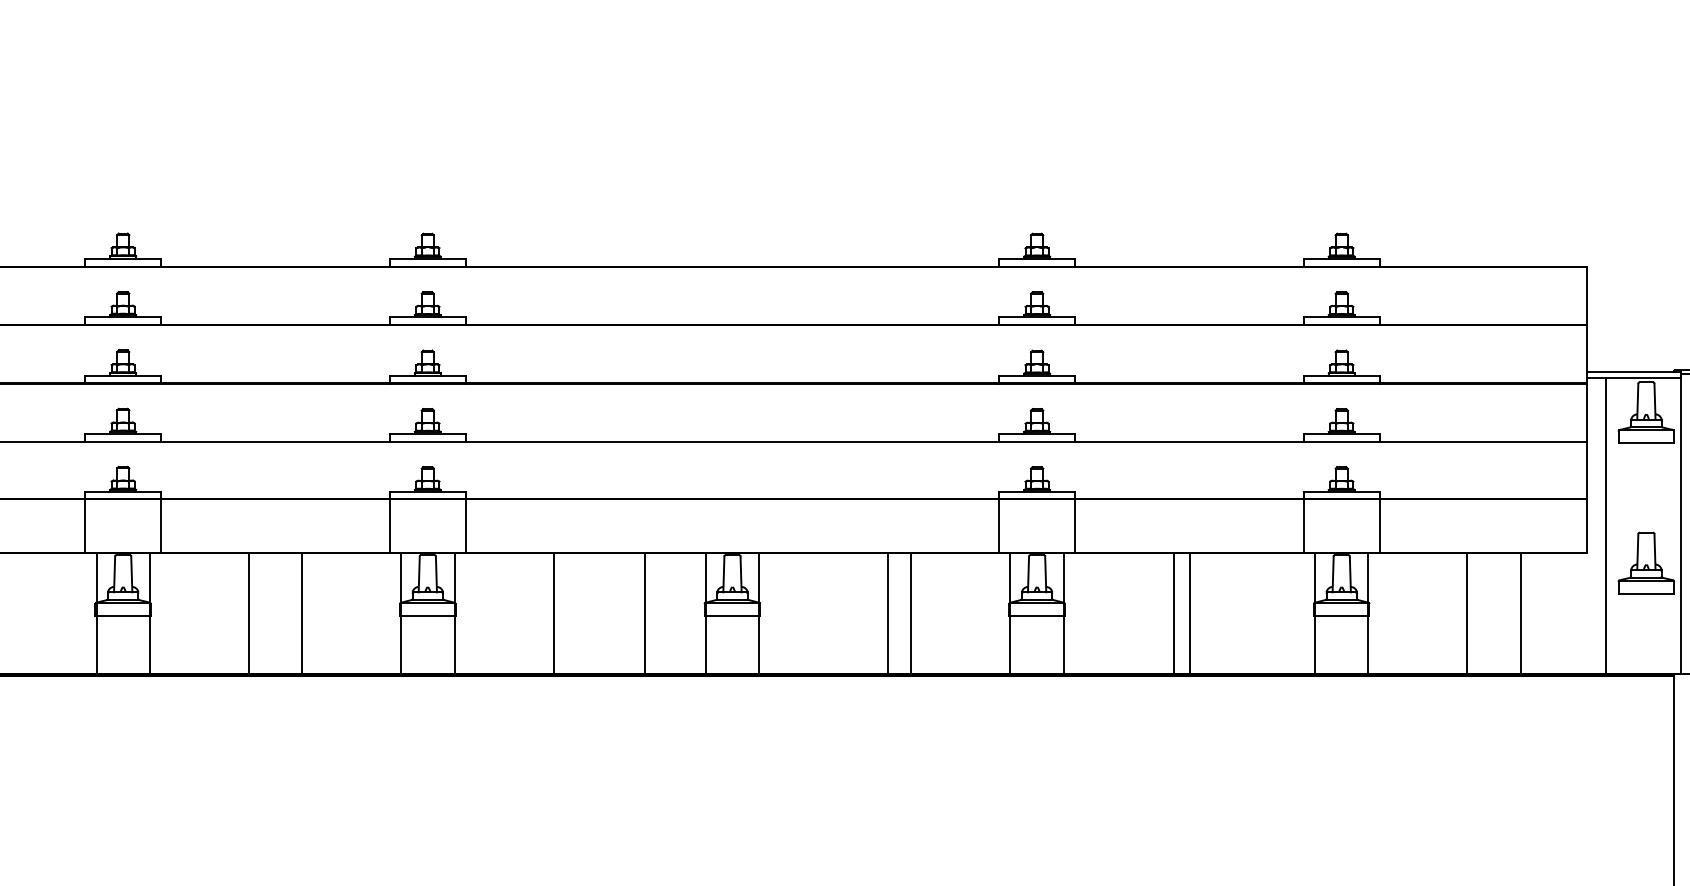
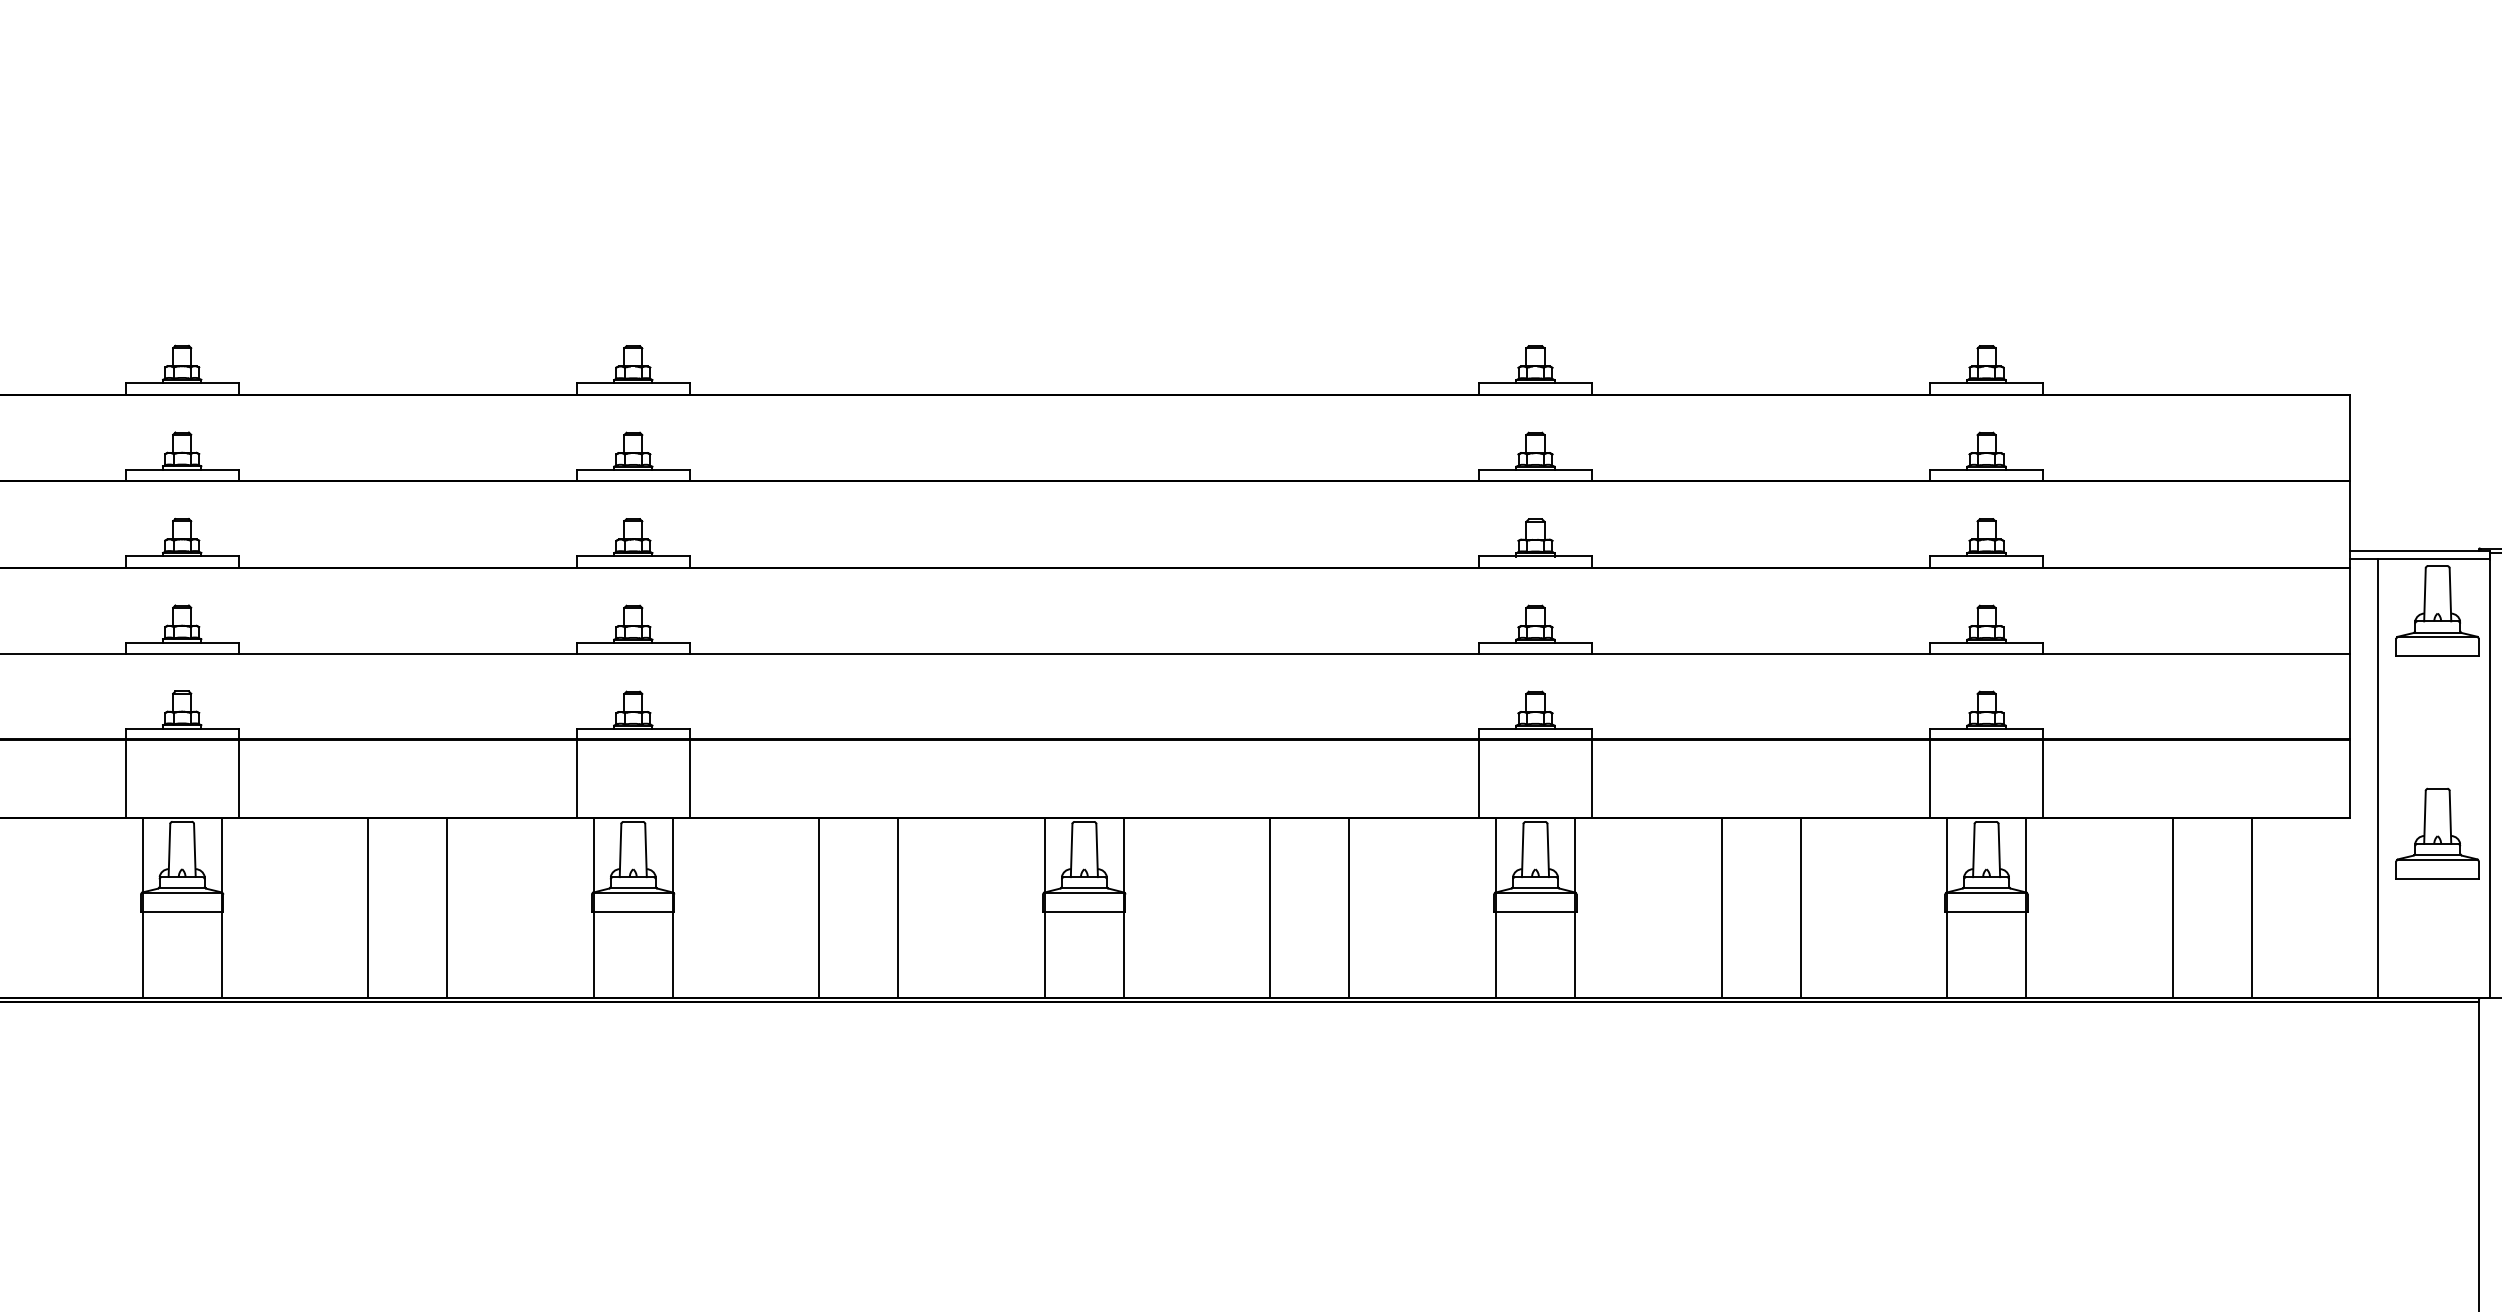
line: (644, 612) -> (897, 906), moved
line: (888, 612) -> (1270, 906), moved
line: (1174, 612) -> (1801, 906), moved
line: (1189, 612) -> (1721, 906), moved

